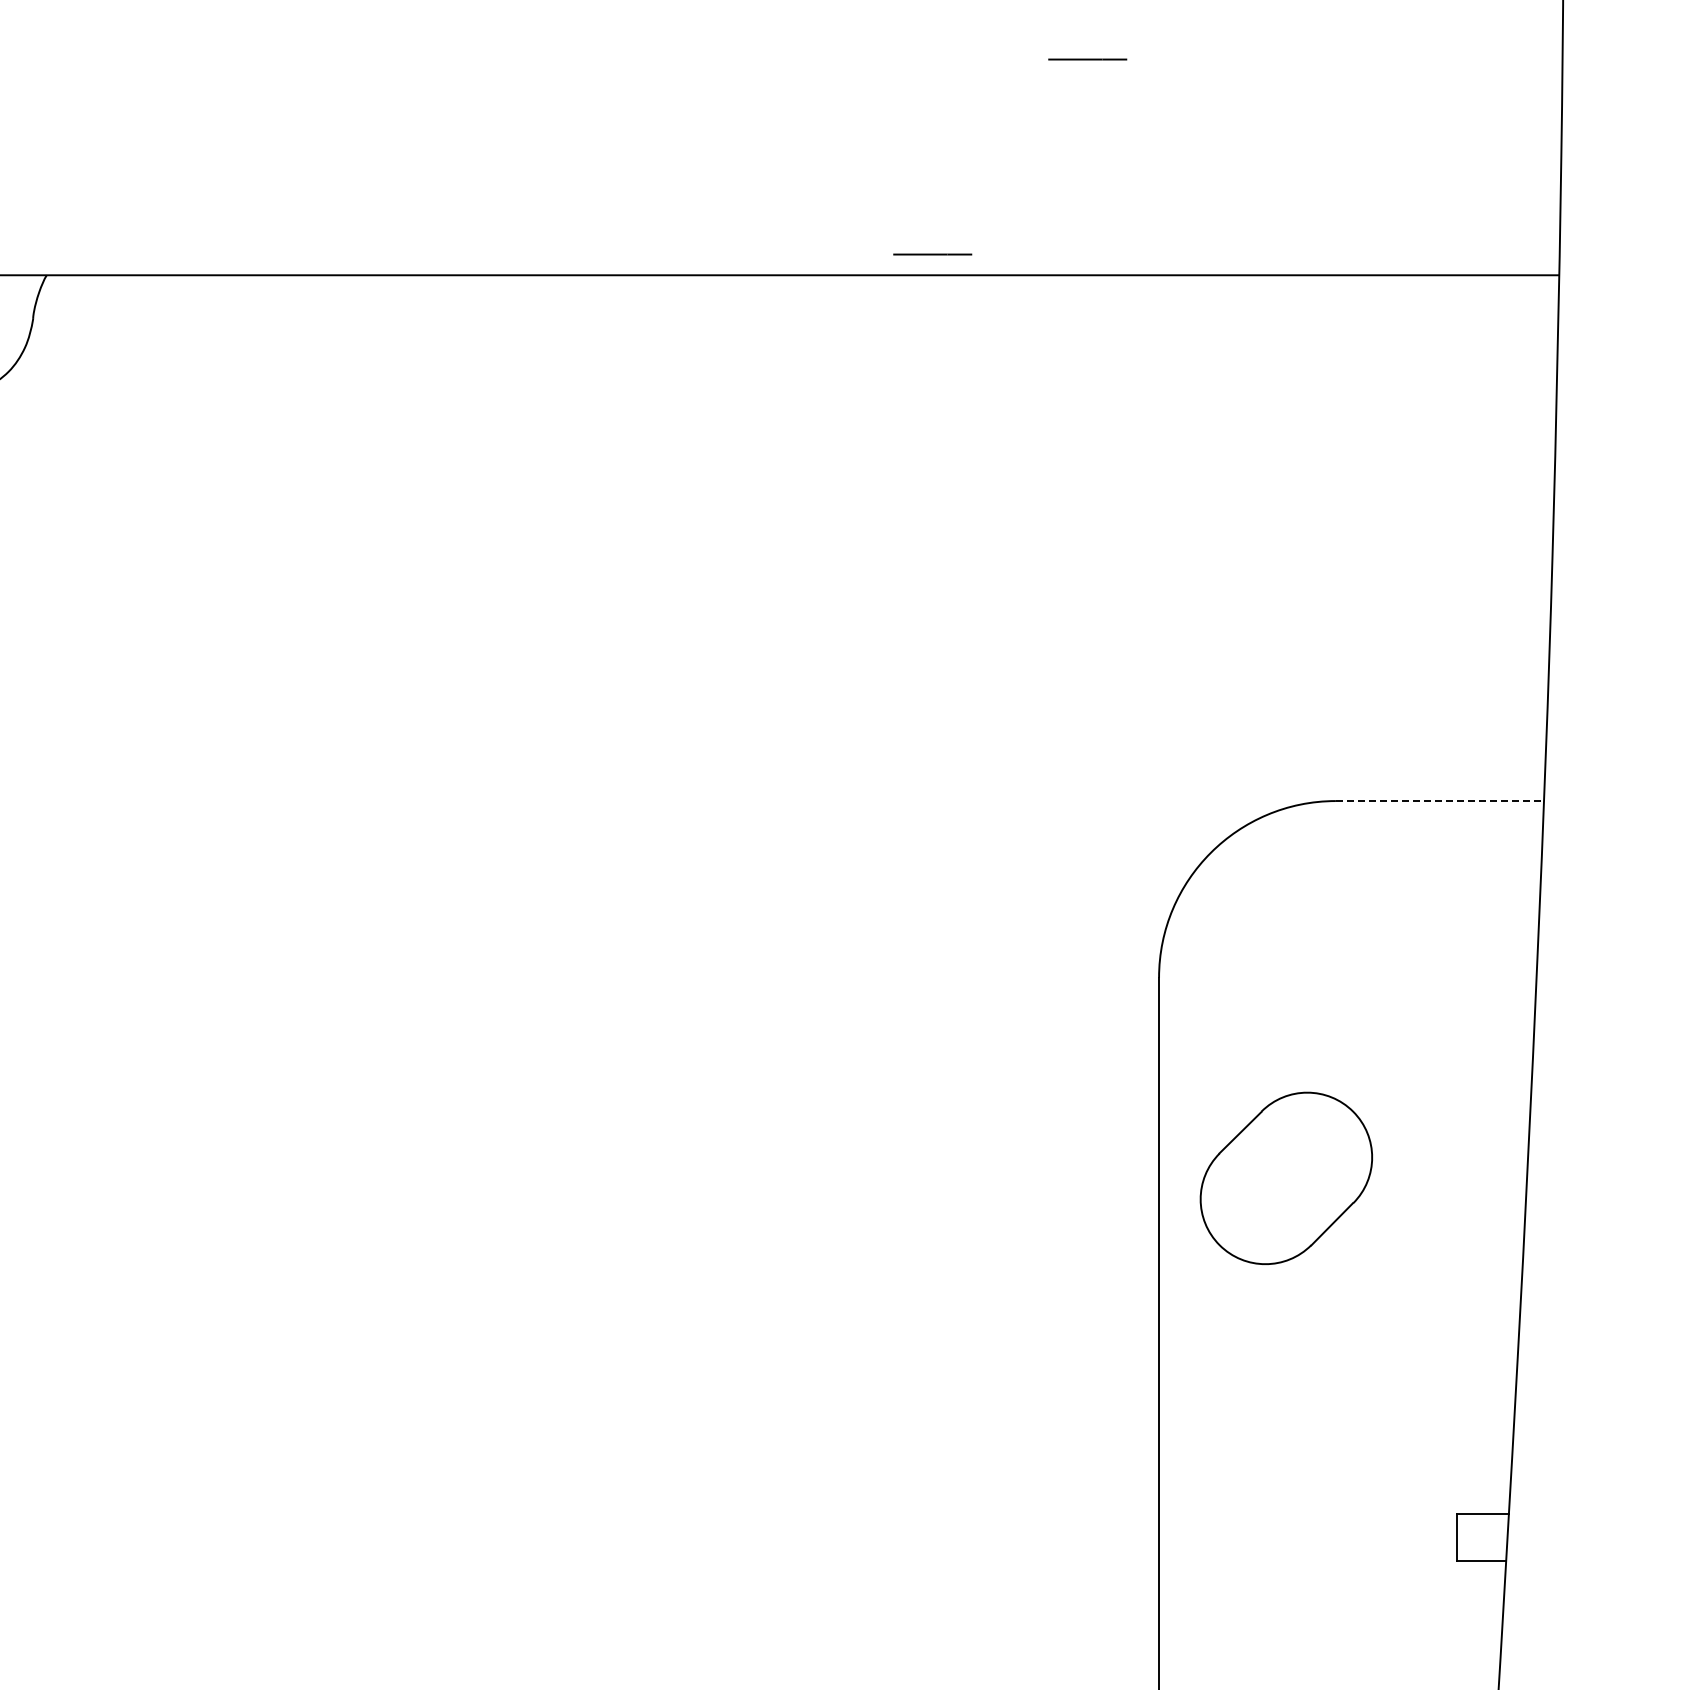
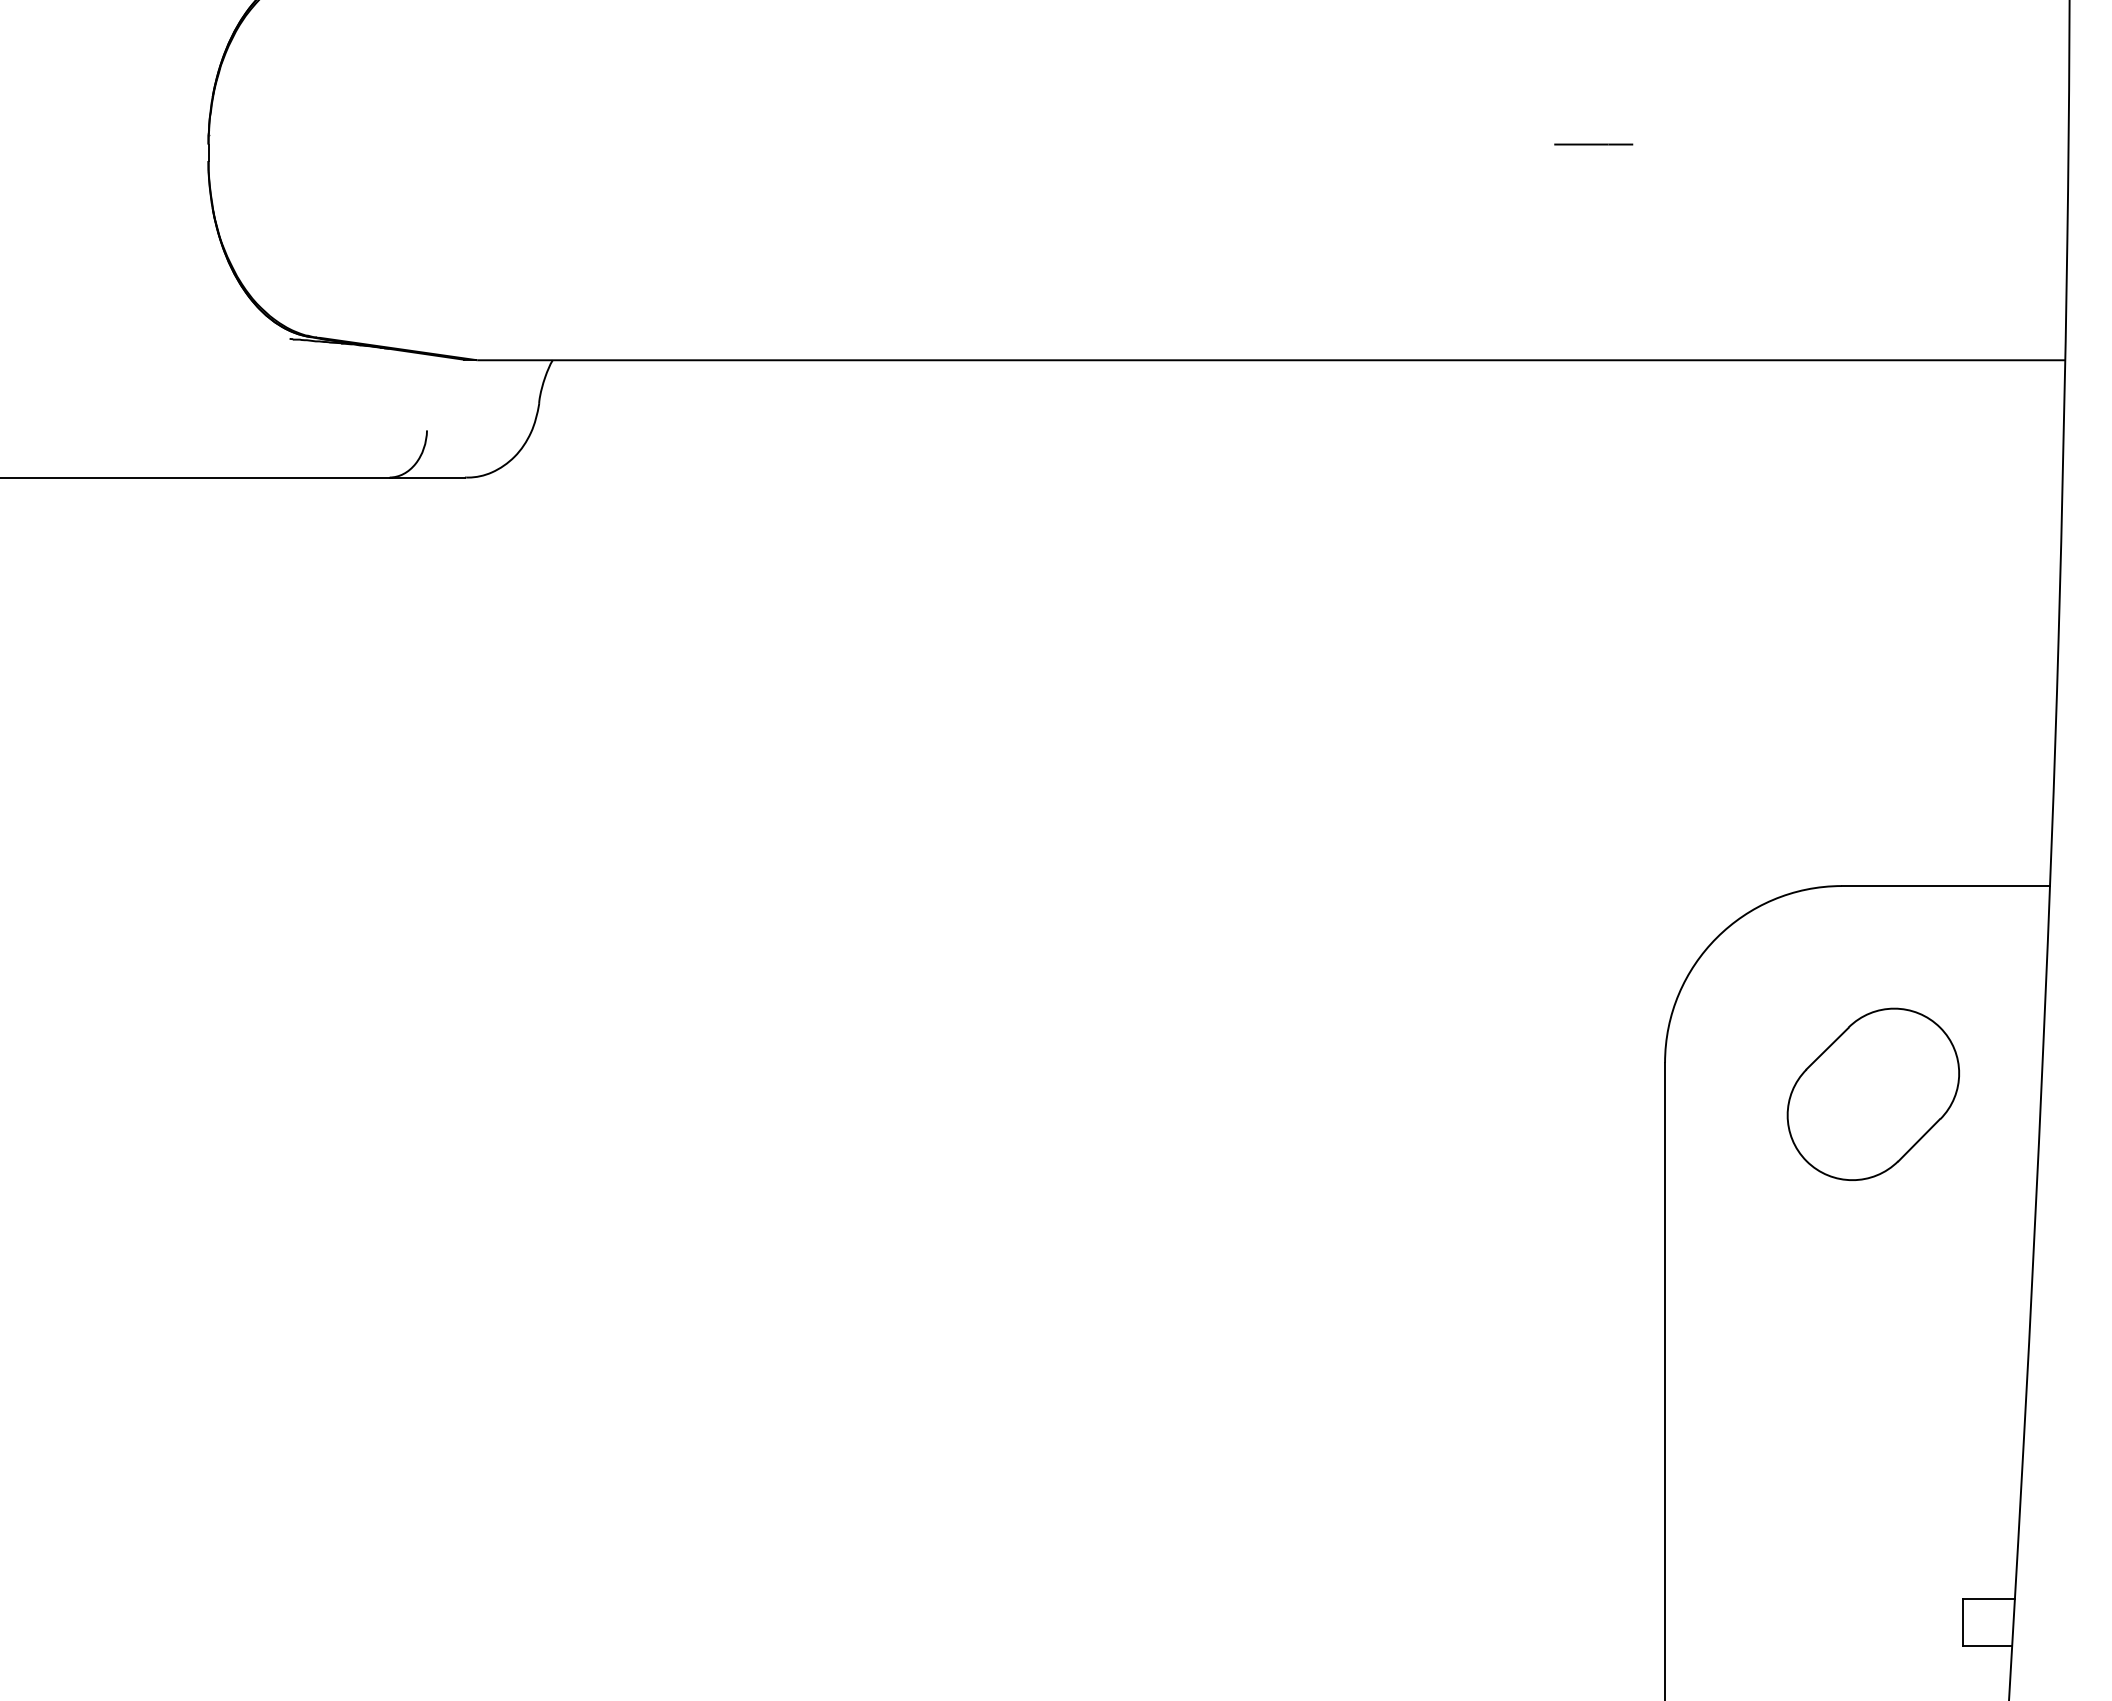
line: (932, 254) -> (1438, 339), removed
line: (1440, 801) -> (1946, 886), dashed -> solid
part: (1285, 1177) -> (1872, 1093), moved

